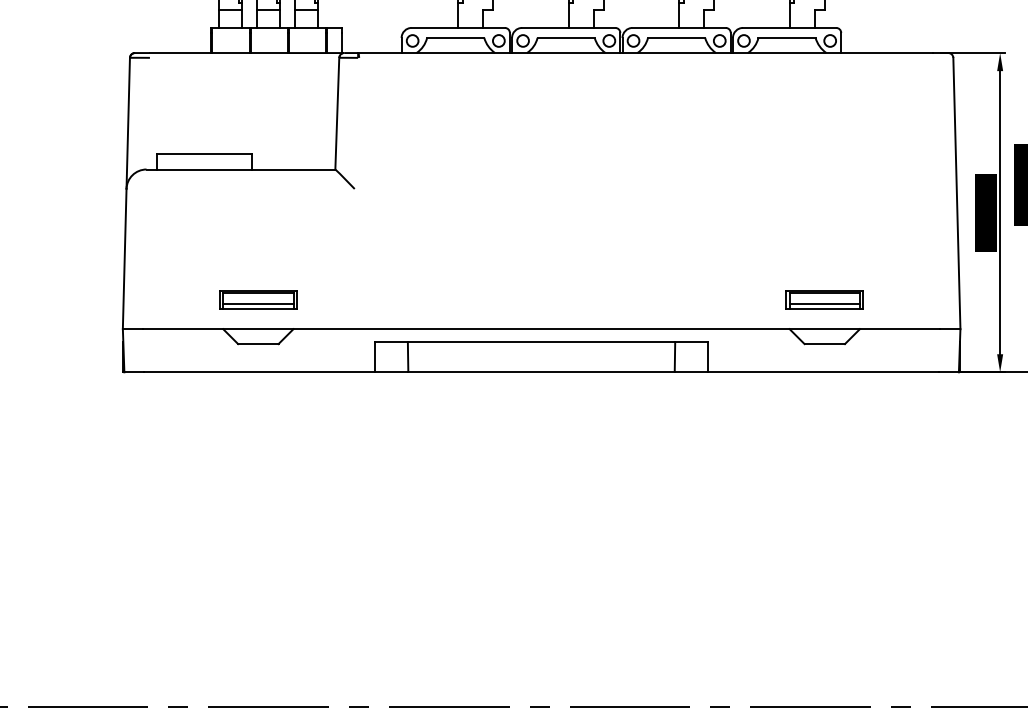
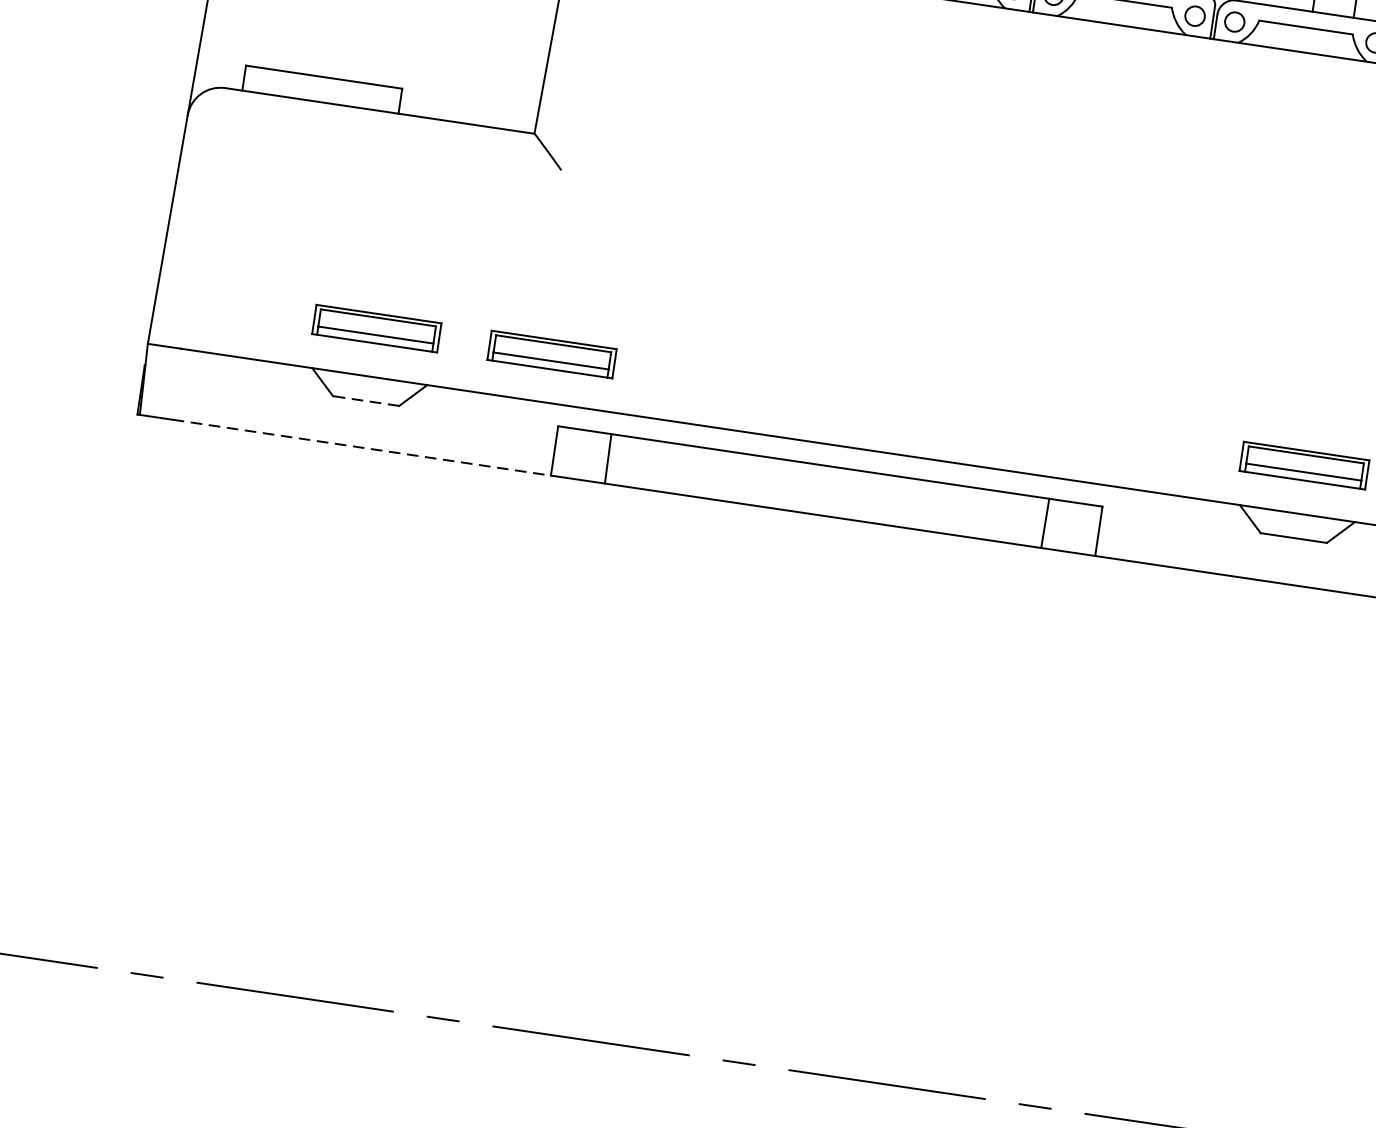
part: (365, 299) -> (552, 353), added
line: (257, 344) -> (364, 401), solid -> dashed
line: (260, 372) -> (362, 448), solid -> dashed

